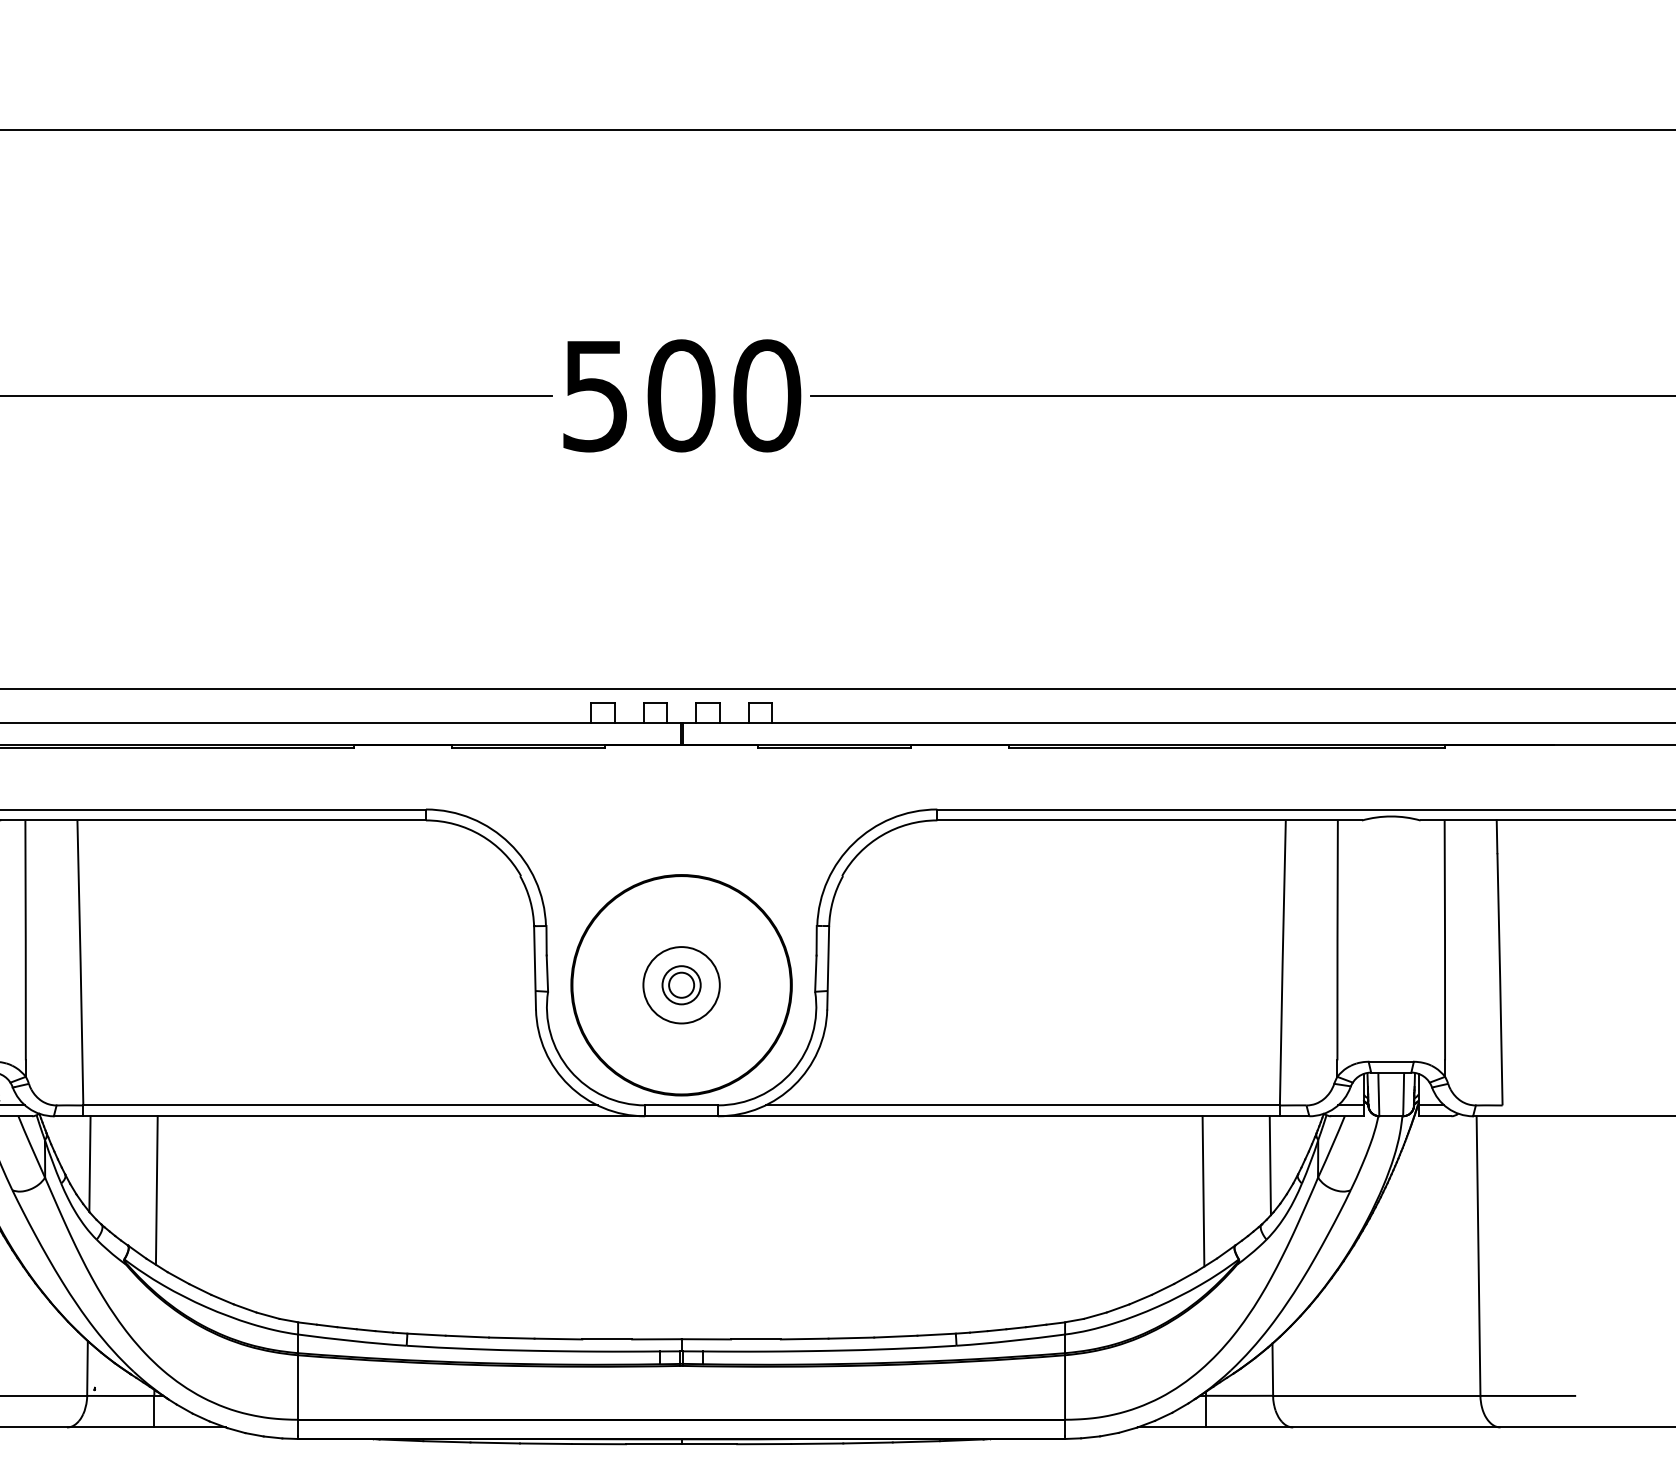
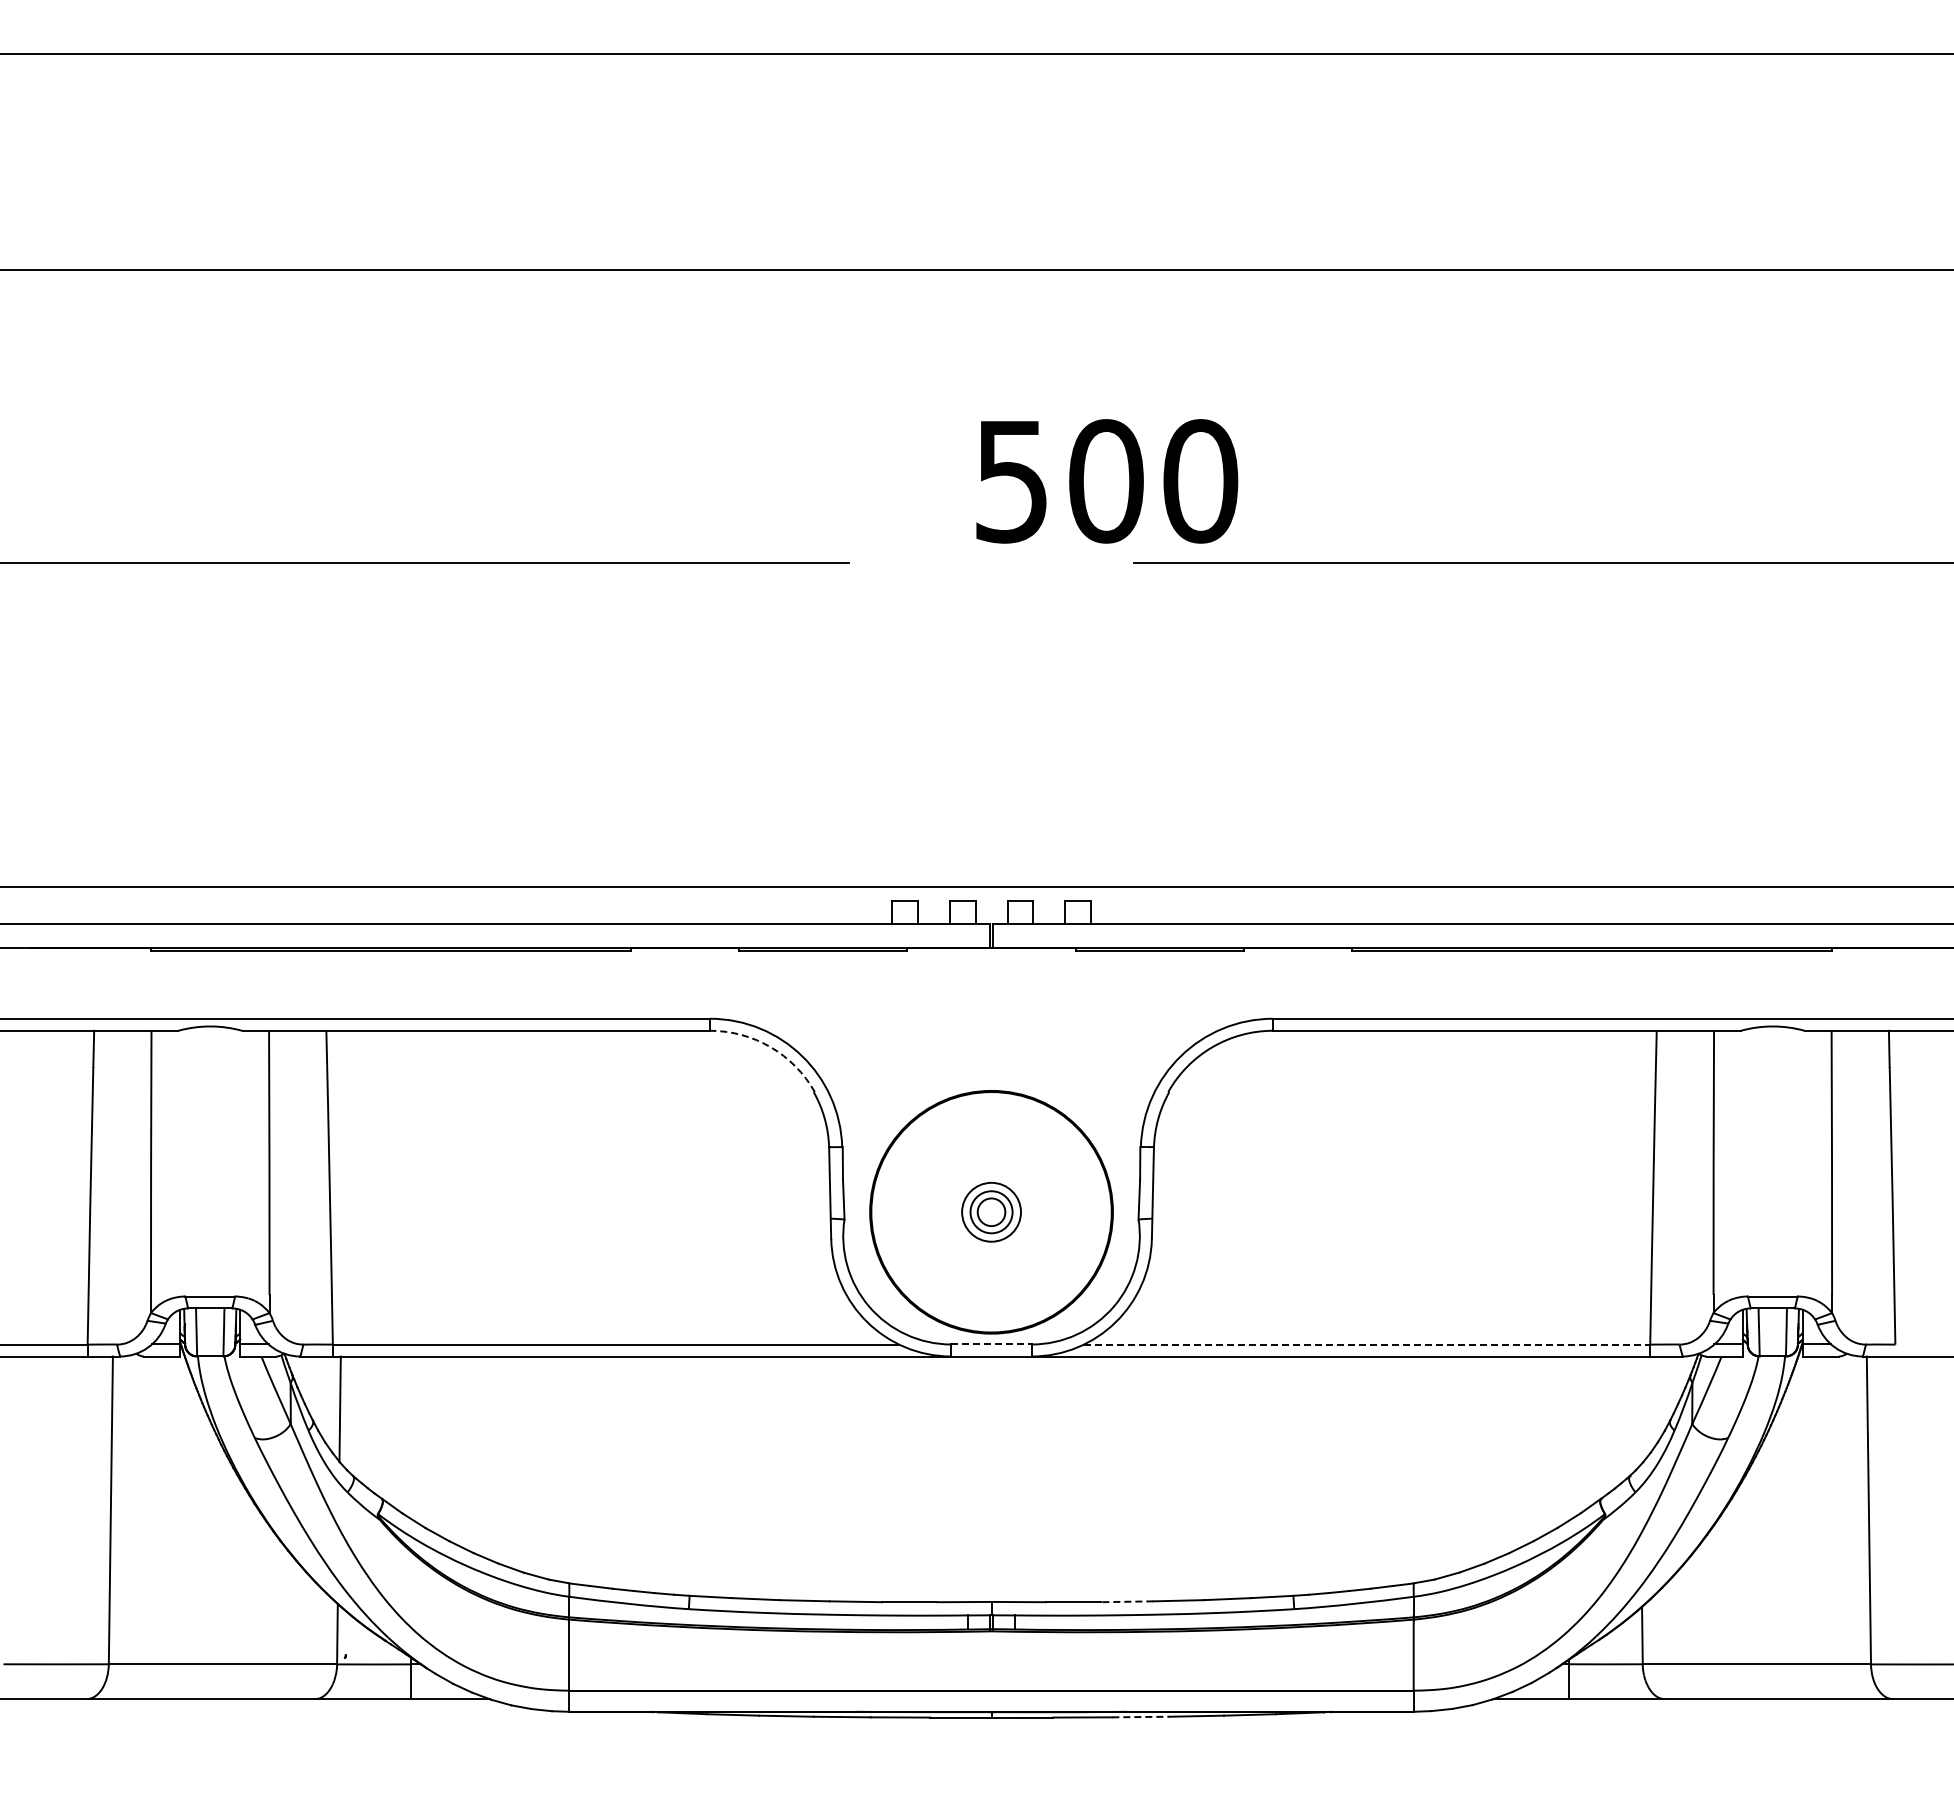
text: (682, 395) -> (1107, 481), moved
arc: (480, 835) -> (770, 1047), solid -> dashed
circle: (681, 985) -> (991, 1212), size x0.7
line: (682, 1105) -> (992, 1344), solid -> dashed
line: (1023, 1105) -> (1367, 1344), solid -> dashed
line: (1270, 1165) -> (1639, 1410), removed
line: (156, 1189) -> (413, 1437), removed
line: (1203, 1190) -> (1566, 1438), removed
line: (804, 1338) -> (1126, 1601), solid -> dashed
line: (816, 1444) -> (1140, 1717), solid -> dashed

